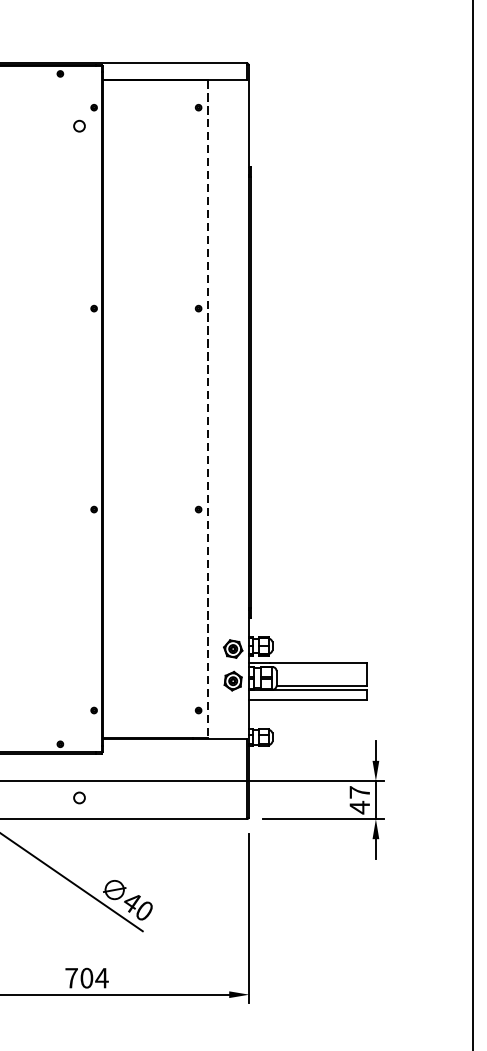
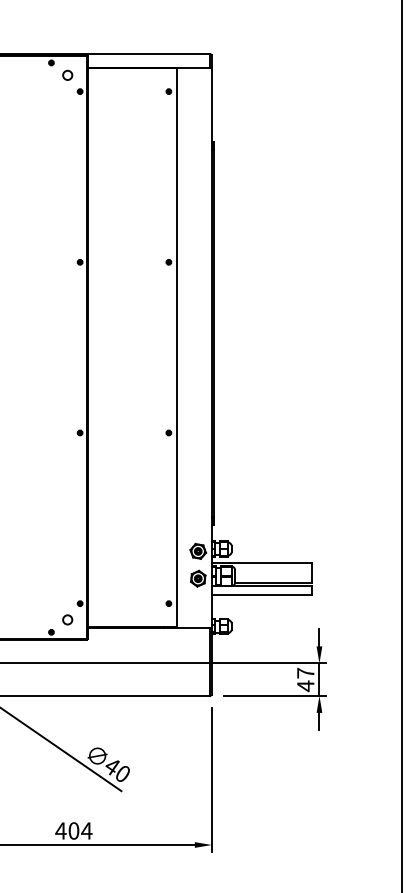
circle: (79, 125) -> (67, 74), moved
line: (207, 410) -> (176, 348), dashed -> solid
circle: (79, 797) -> (67, 619), moved
text: (71, 977) -> (60, 830), 704 -> 404

